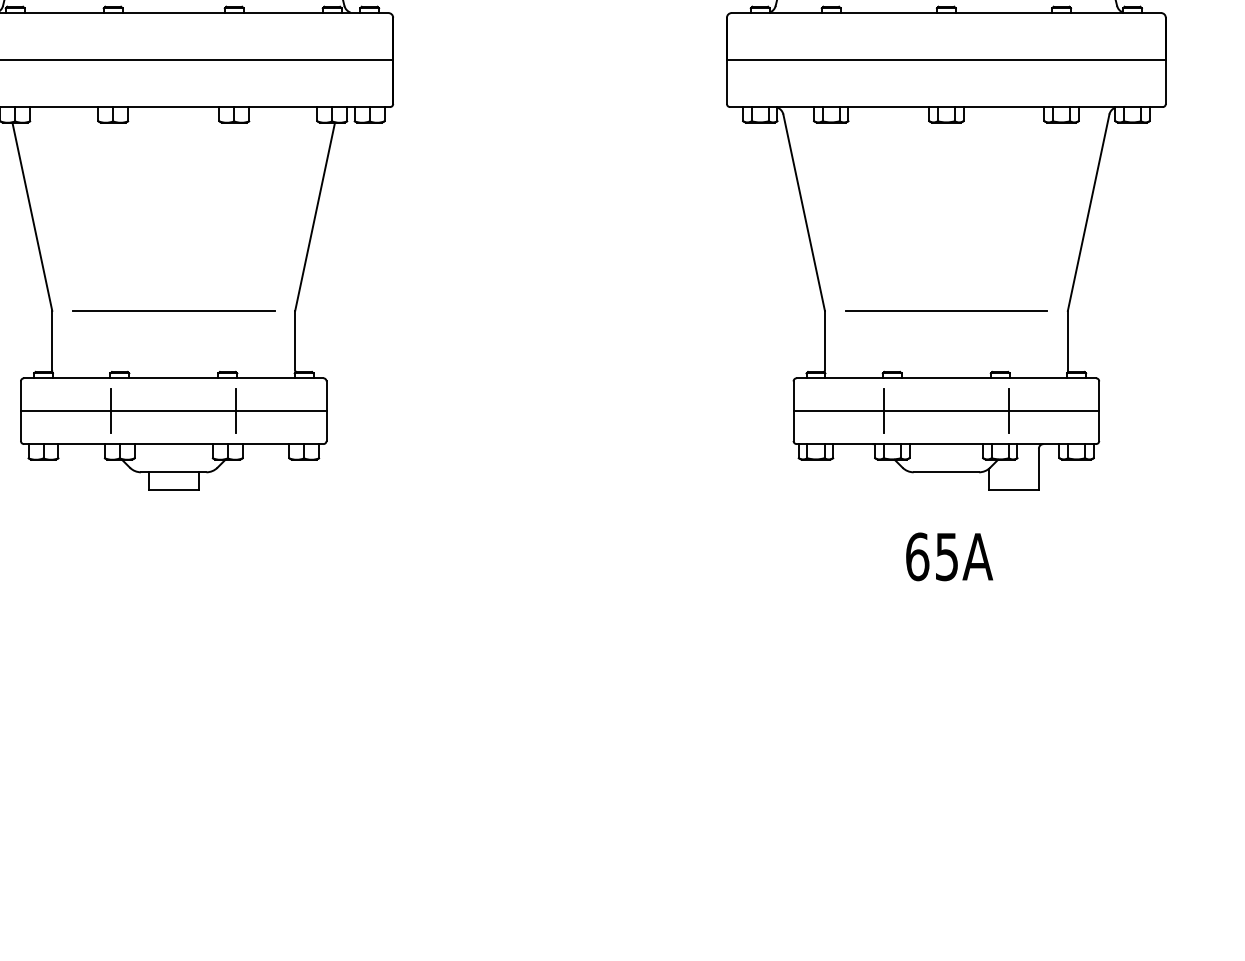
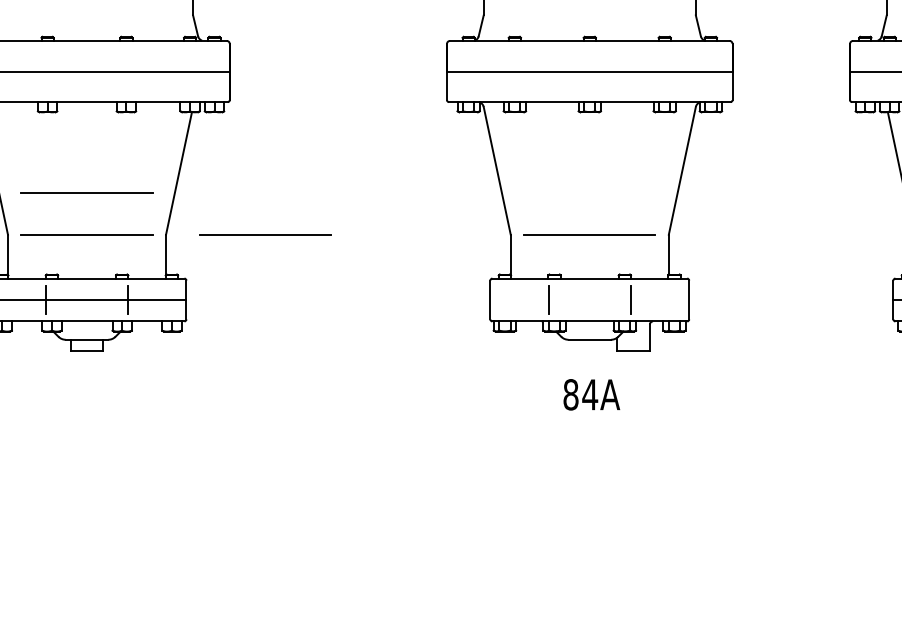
line: (172, 245) -> (86, 192), added
line: (448, 310) -> (265, 234), added
line: (945, 411) -> (589, 300), removed
text: (932, 556) -> (580, 394), 65A -> 84A

